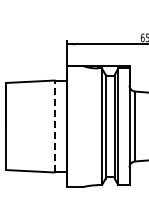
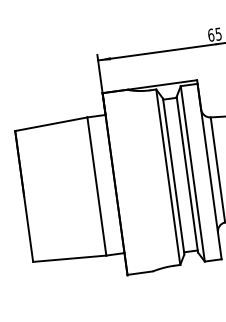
line: (54, 126) -> (96, 186), dashed -> solid

